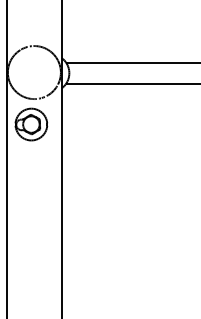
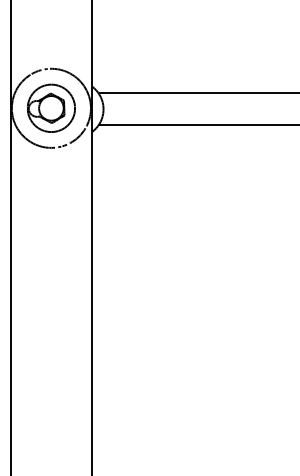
part: (31, 124) -> (51, 108), moved

